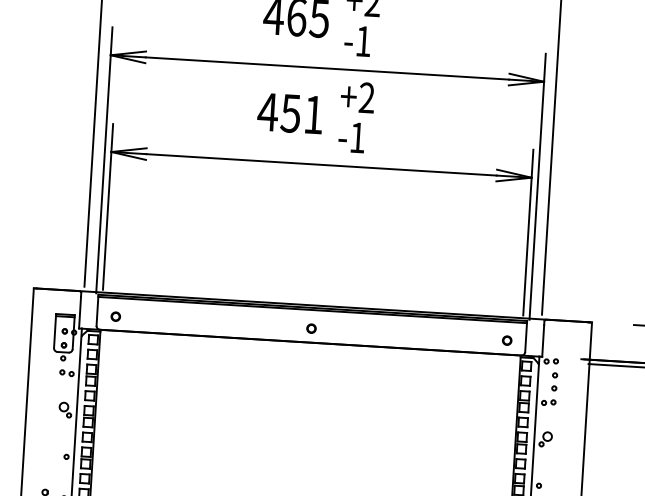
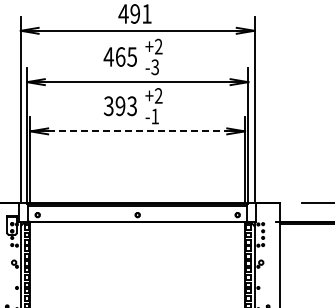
text: (362, 41) -> (154, 67), -1 -> -3
text: (288, 113) -> (119, 106), 451 -> 393
line: (321, 165) -> (137, 131), solid -> dashed

